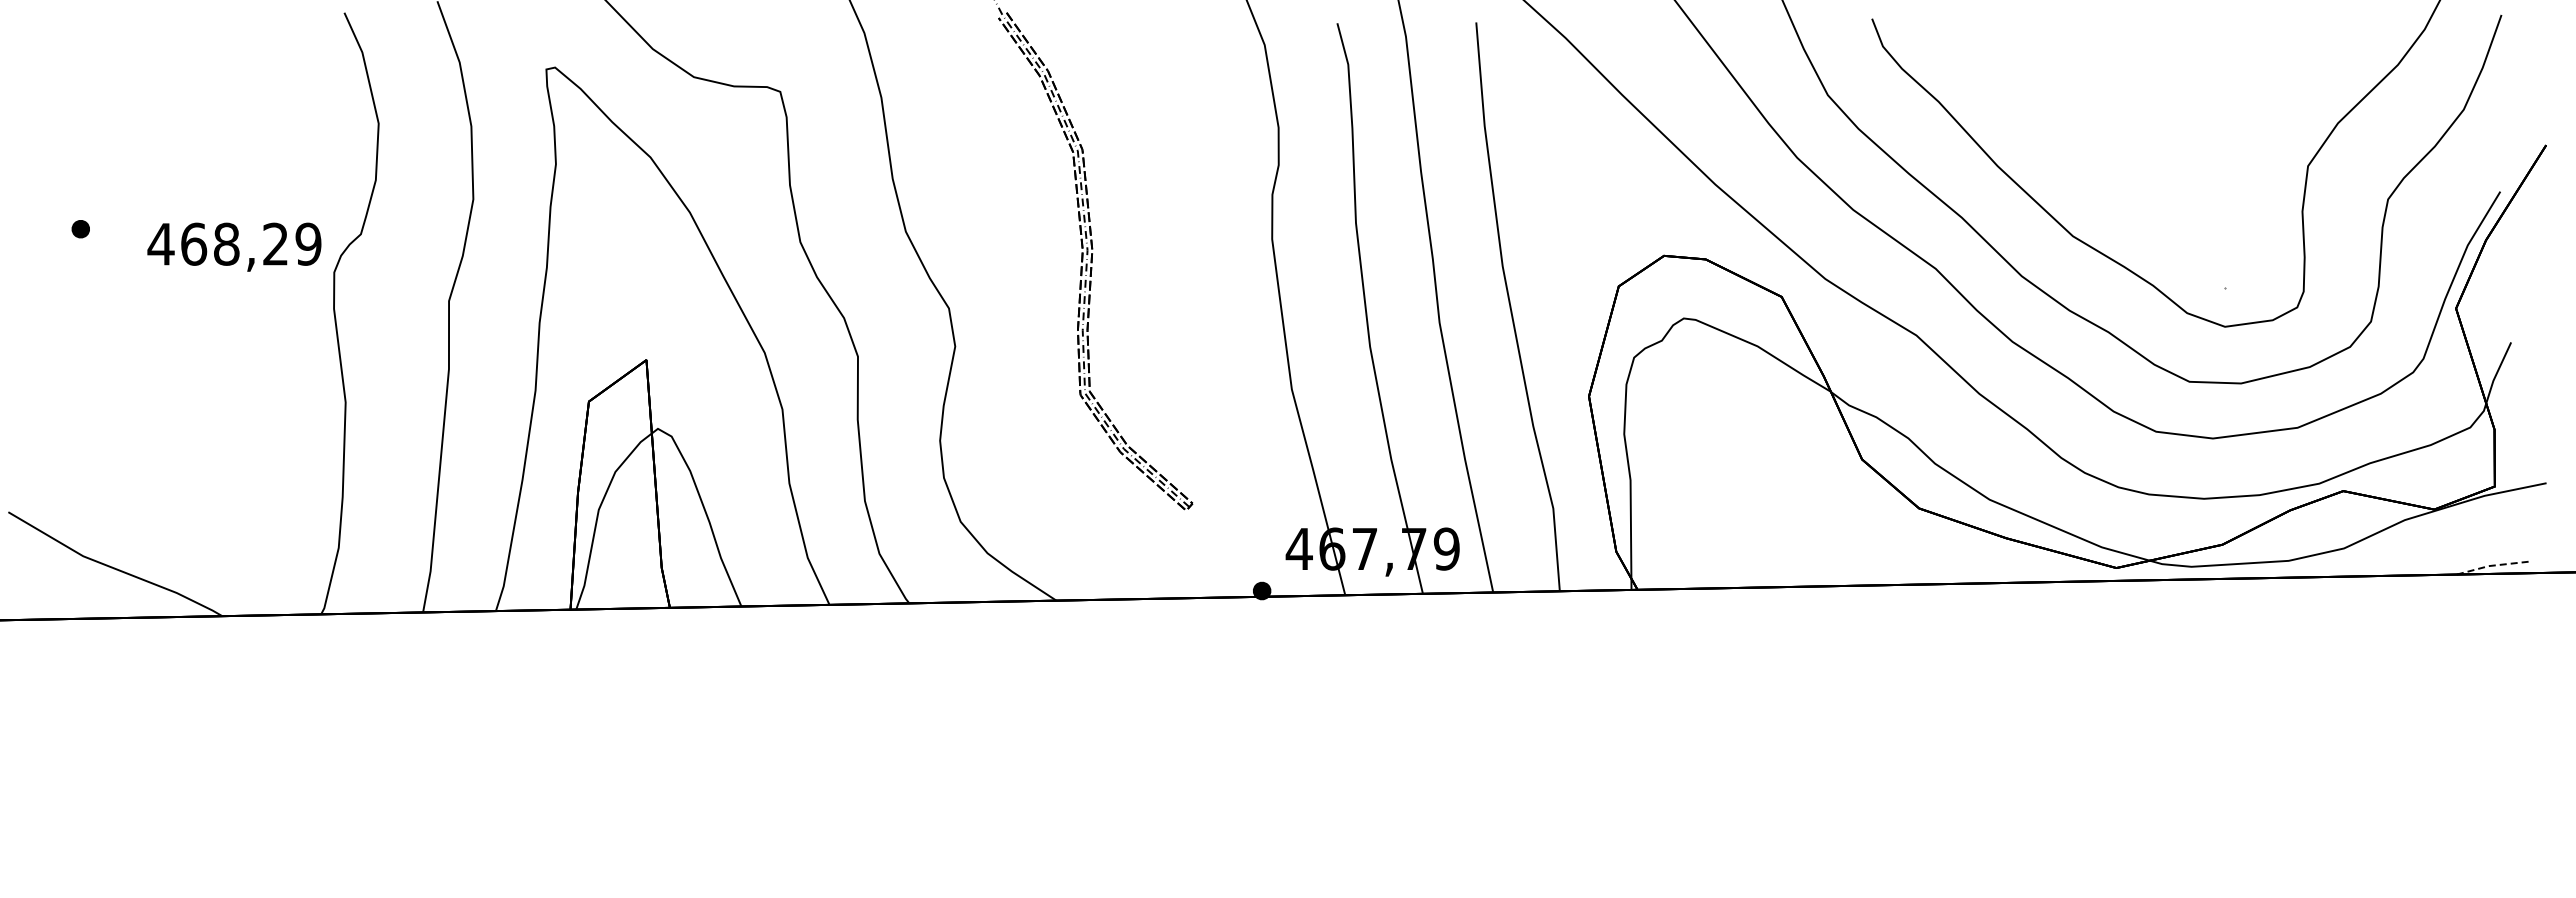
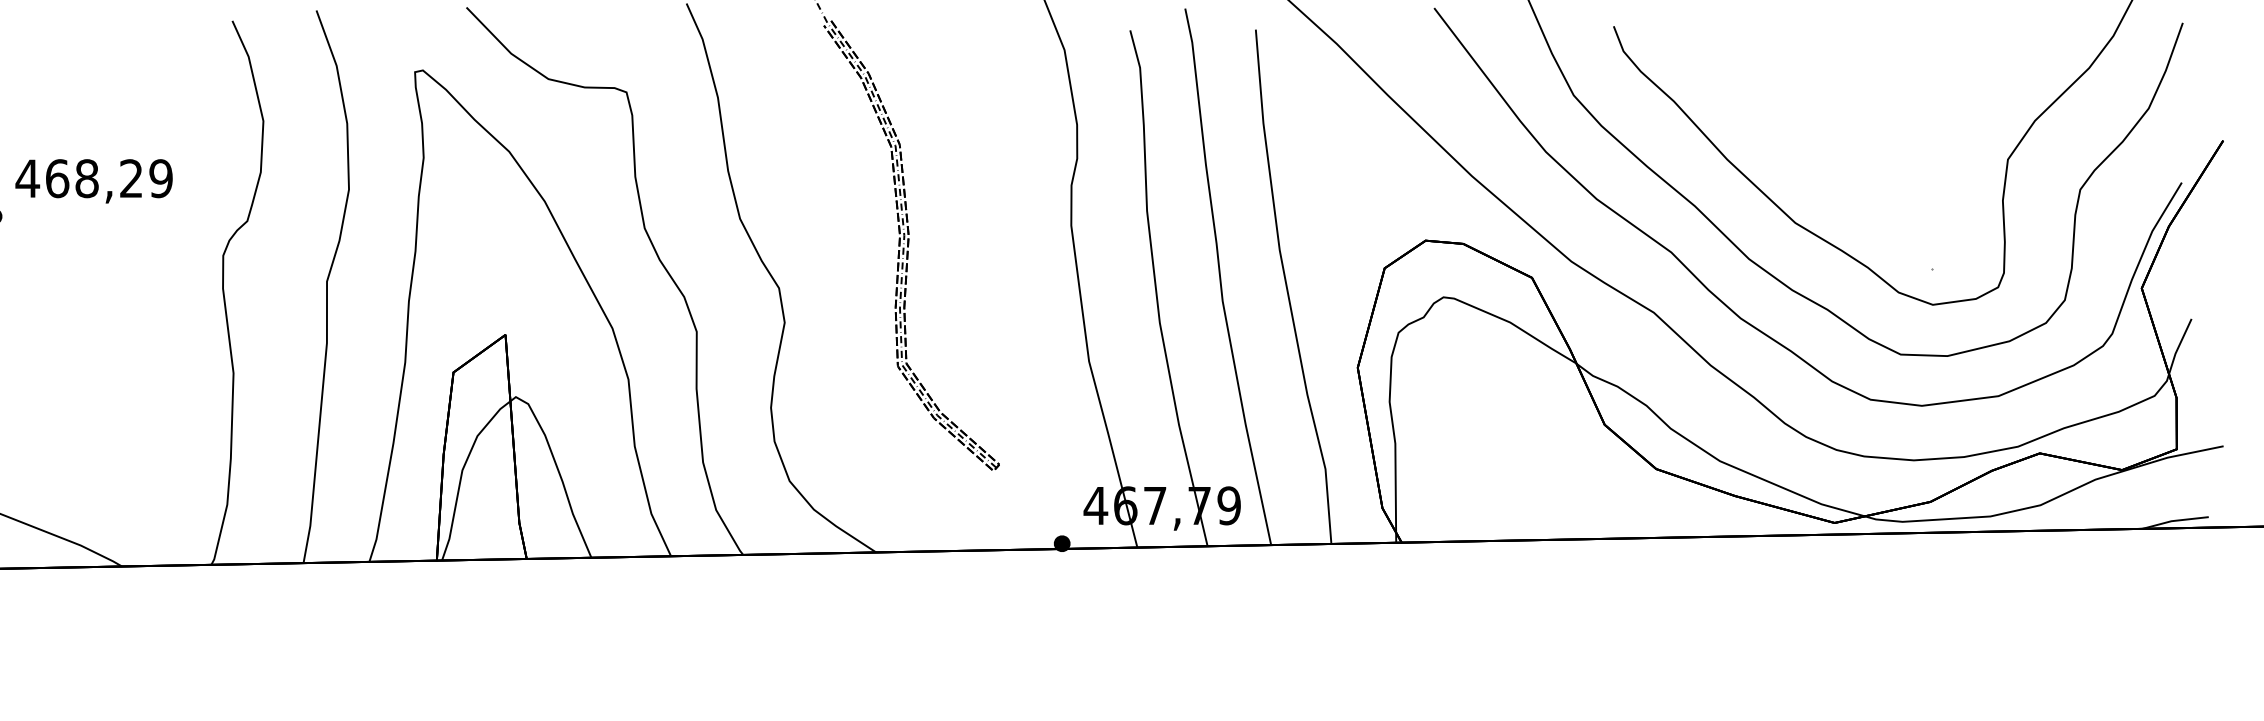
text: (234, 246) -> (94, 180), moved
line: (2492, 565) -> (2174, 520), dashed -> solid

